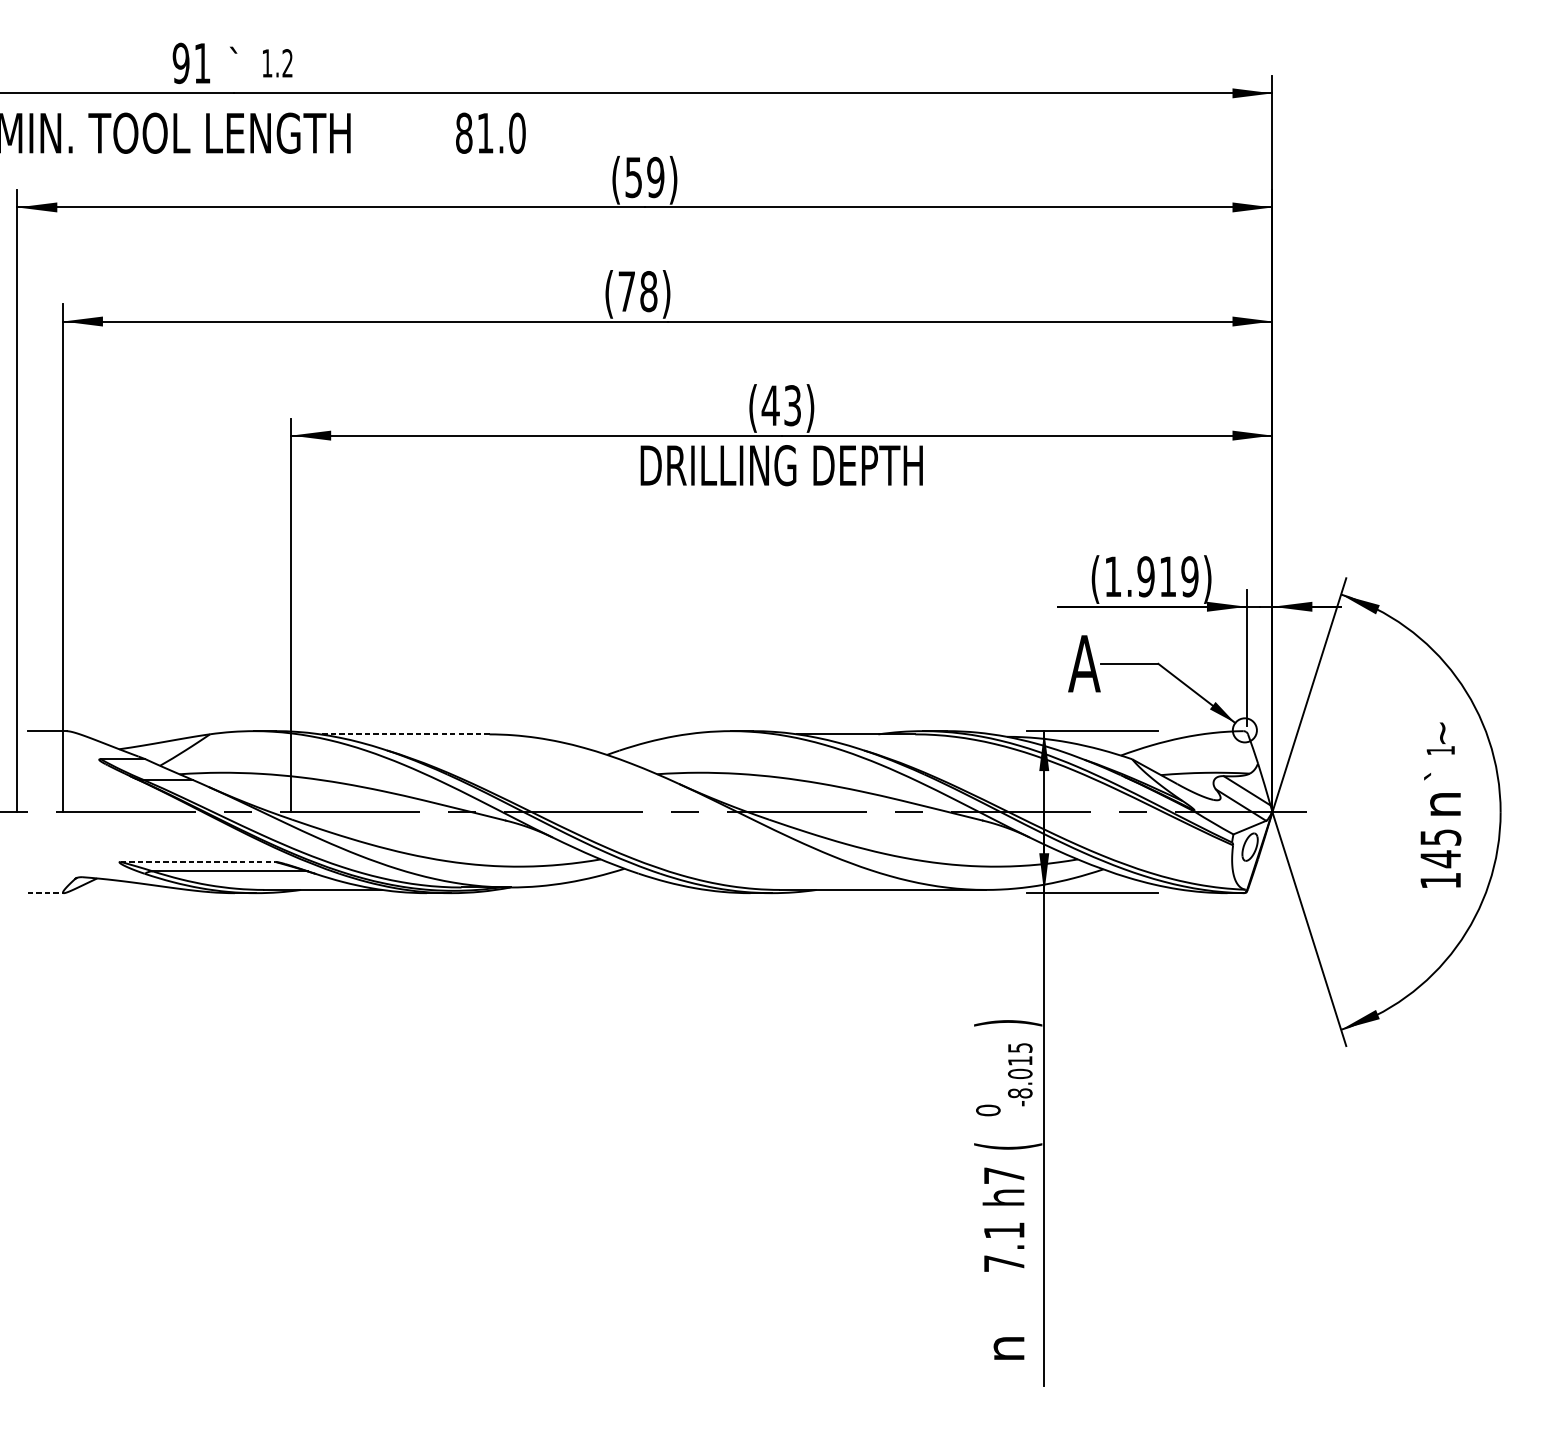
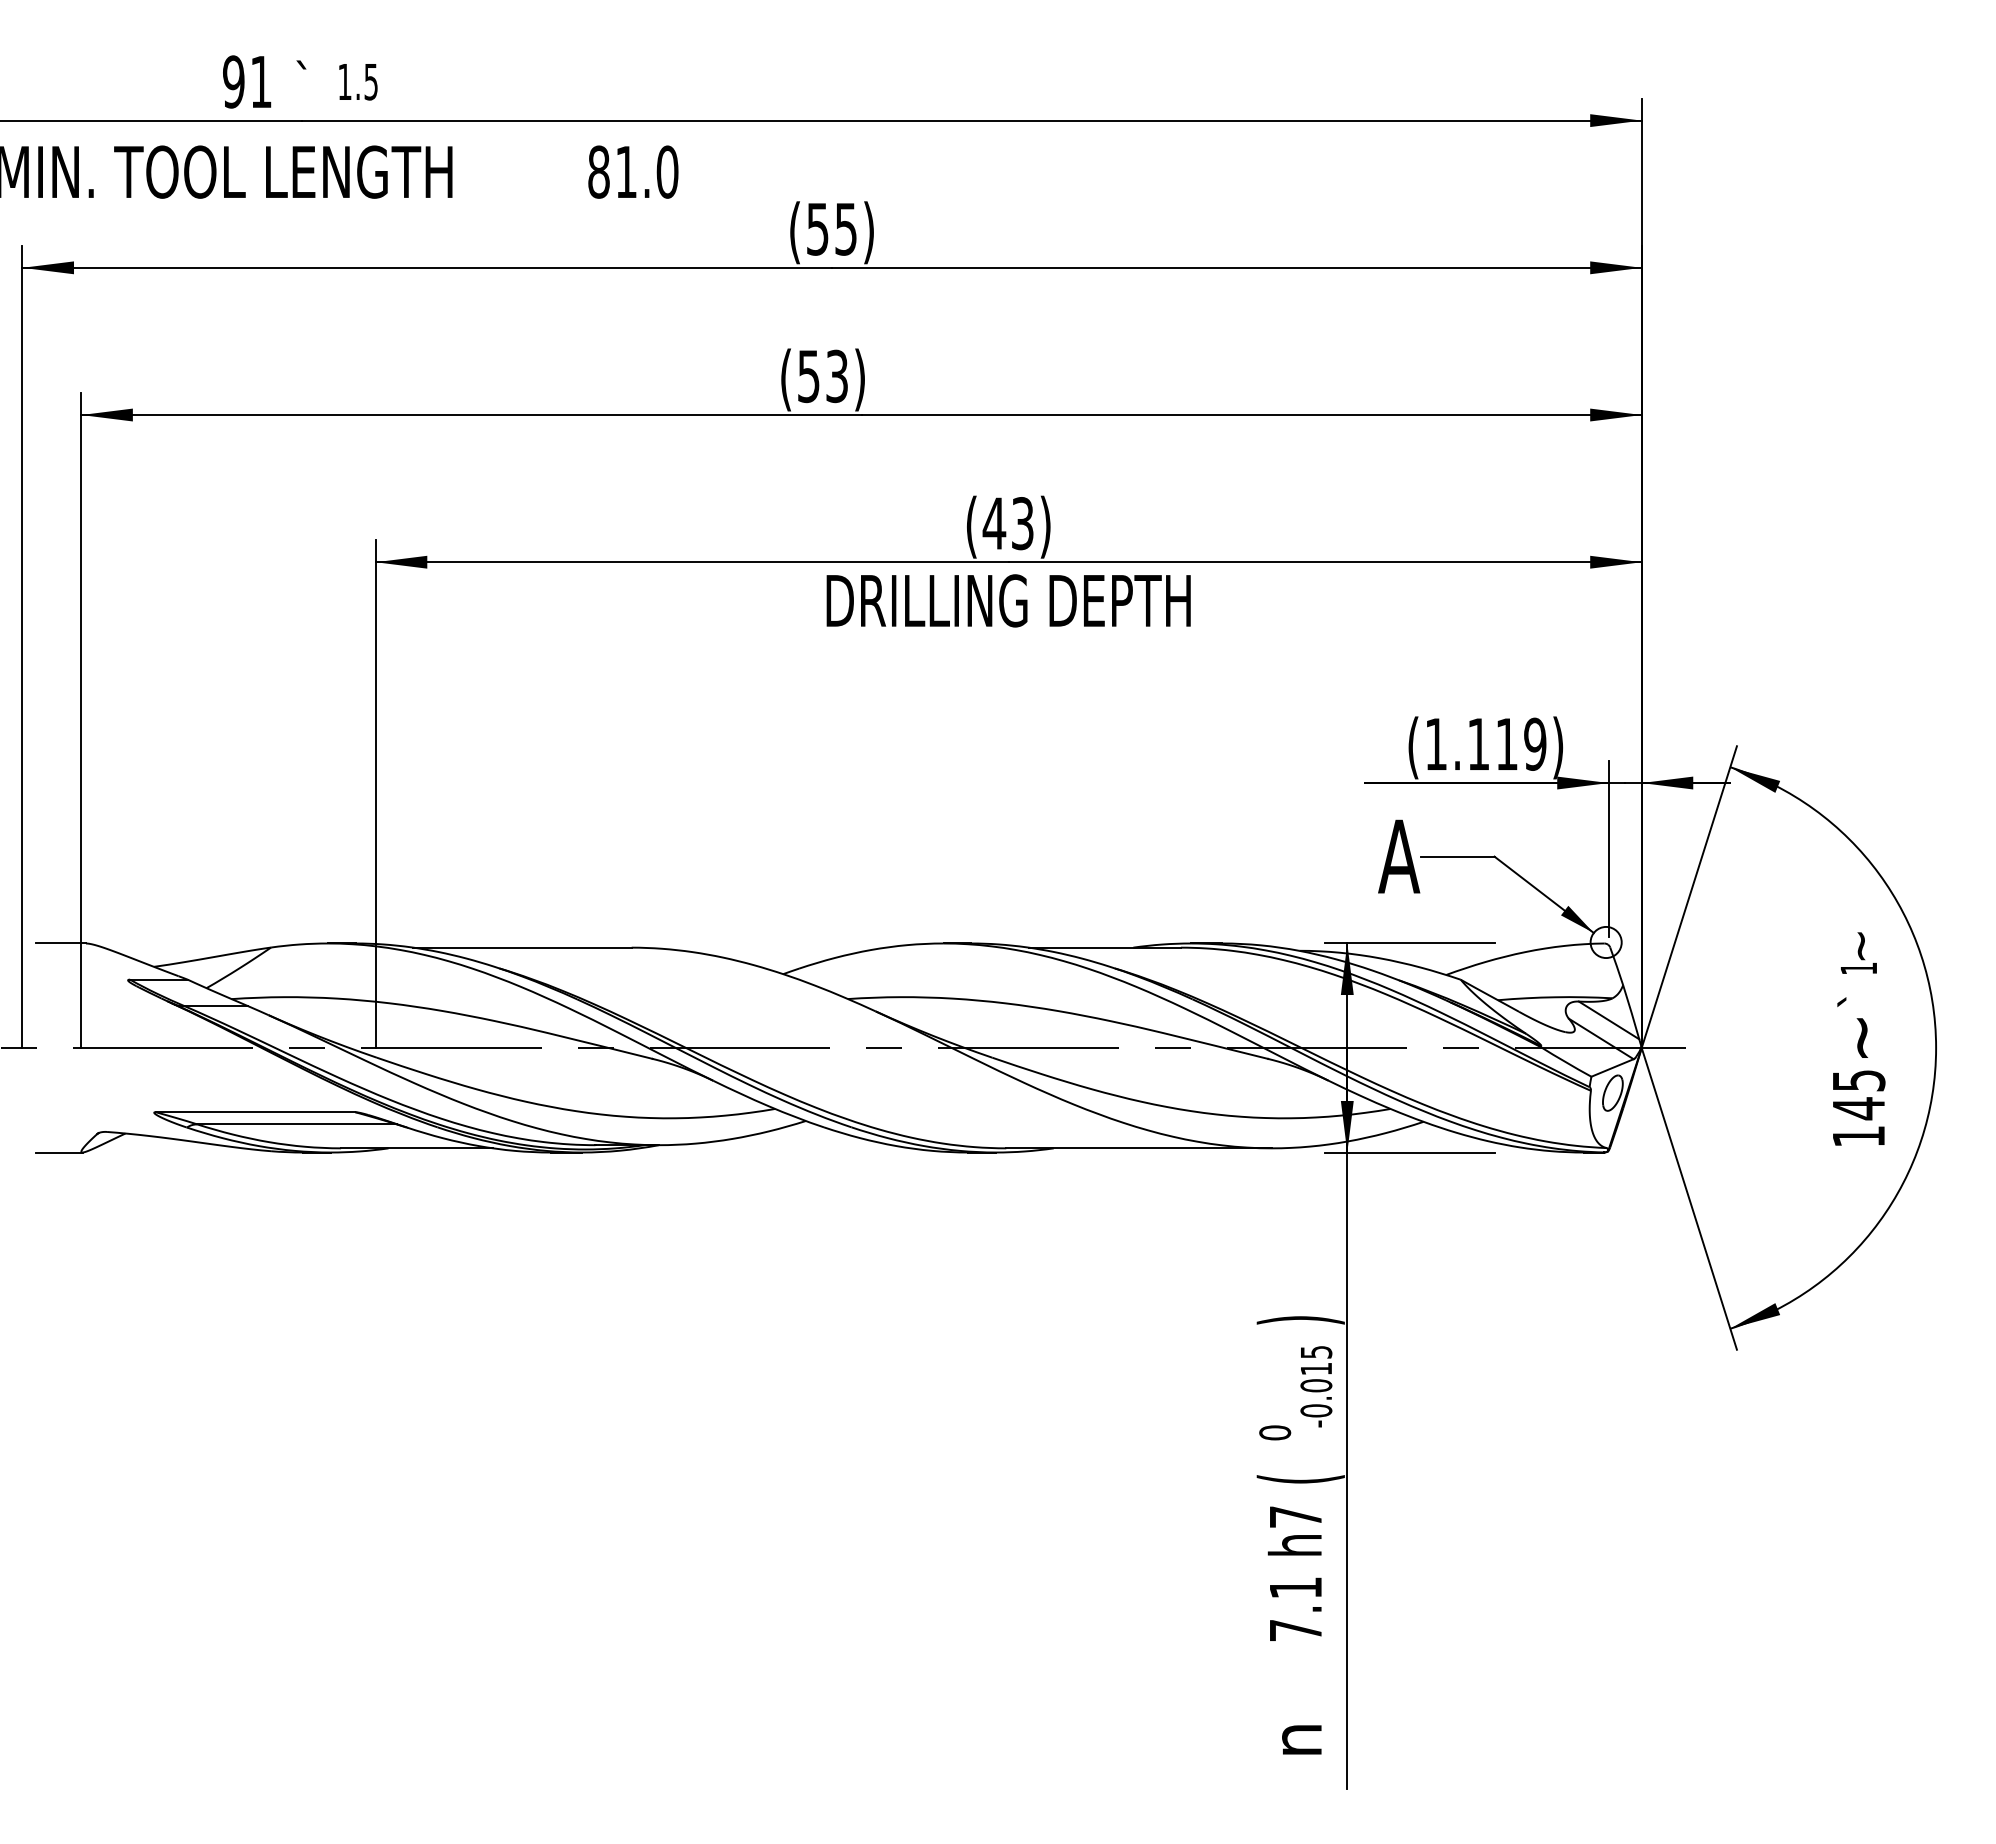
text: (287, 63) -> (370, 81), 1.2 -> 1.5
text: (656, 176) -> (846, 228), (59) -> (55)
text: (638, 291) -> (823, 376), (78) -> (53)
text: (1145, 576) -> (1478, 743), (1.919) -> (1.119)
line: (404, 734) -> (522, 947), dashed -> solid
text: (1445, 804) -> (1864, 1037), n -> ~
line: (197, 862) -> (255, 1112), dashed -> solid
line: (46, 893) -> (59, 1152), dashed -> solid
text: (1020, 1093) -> (1316, 1410), -8.015 -> -0.015

